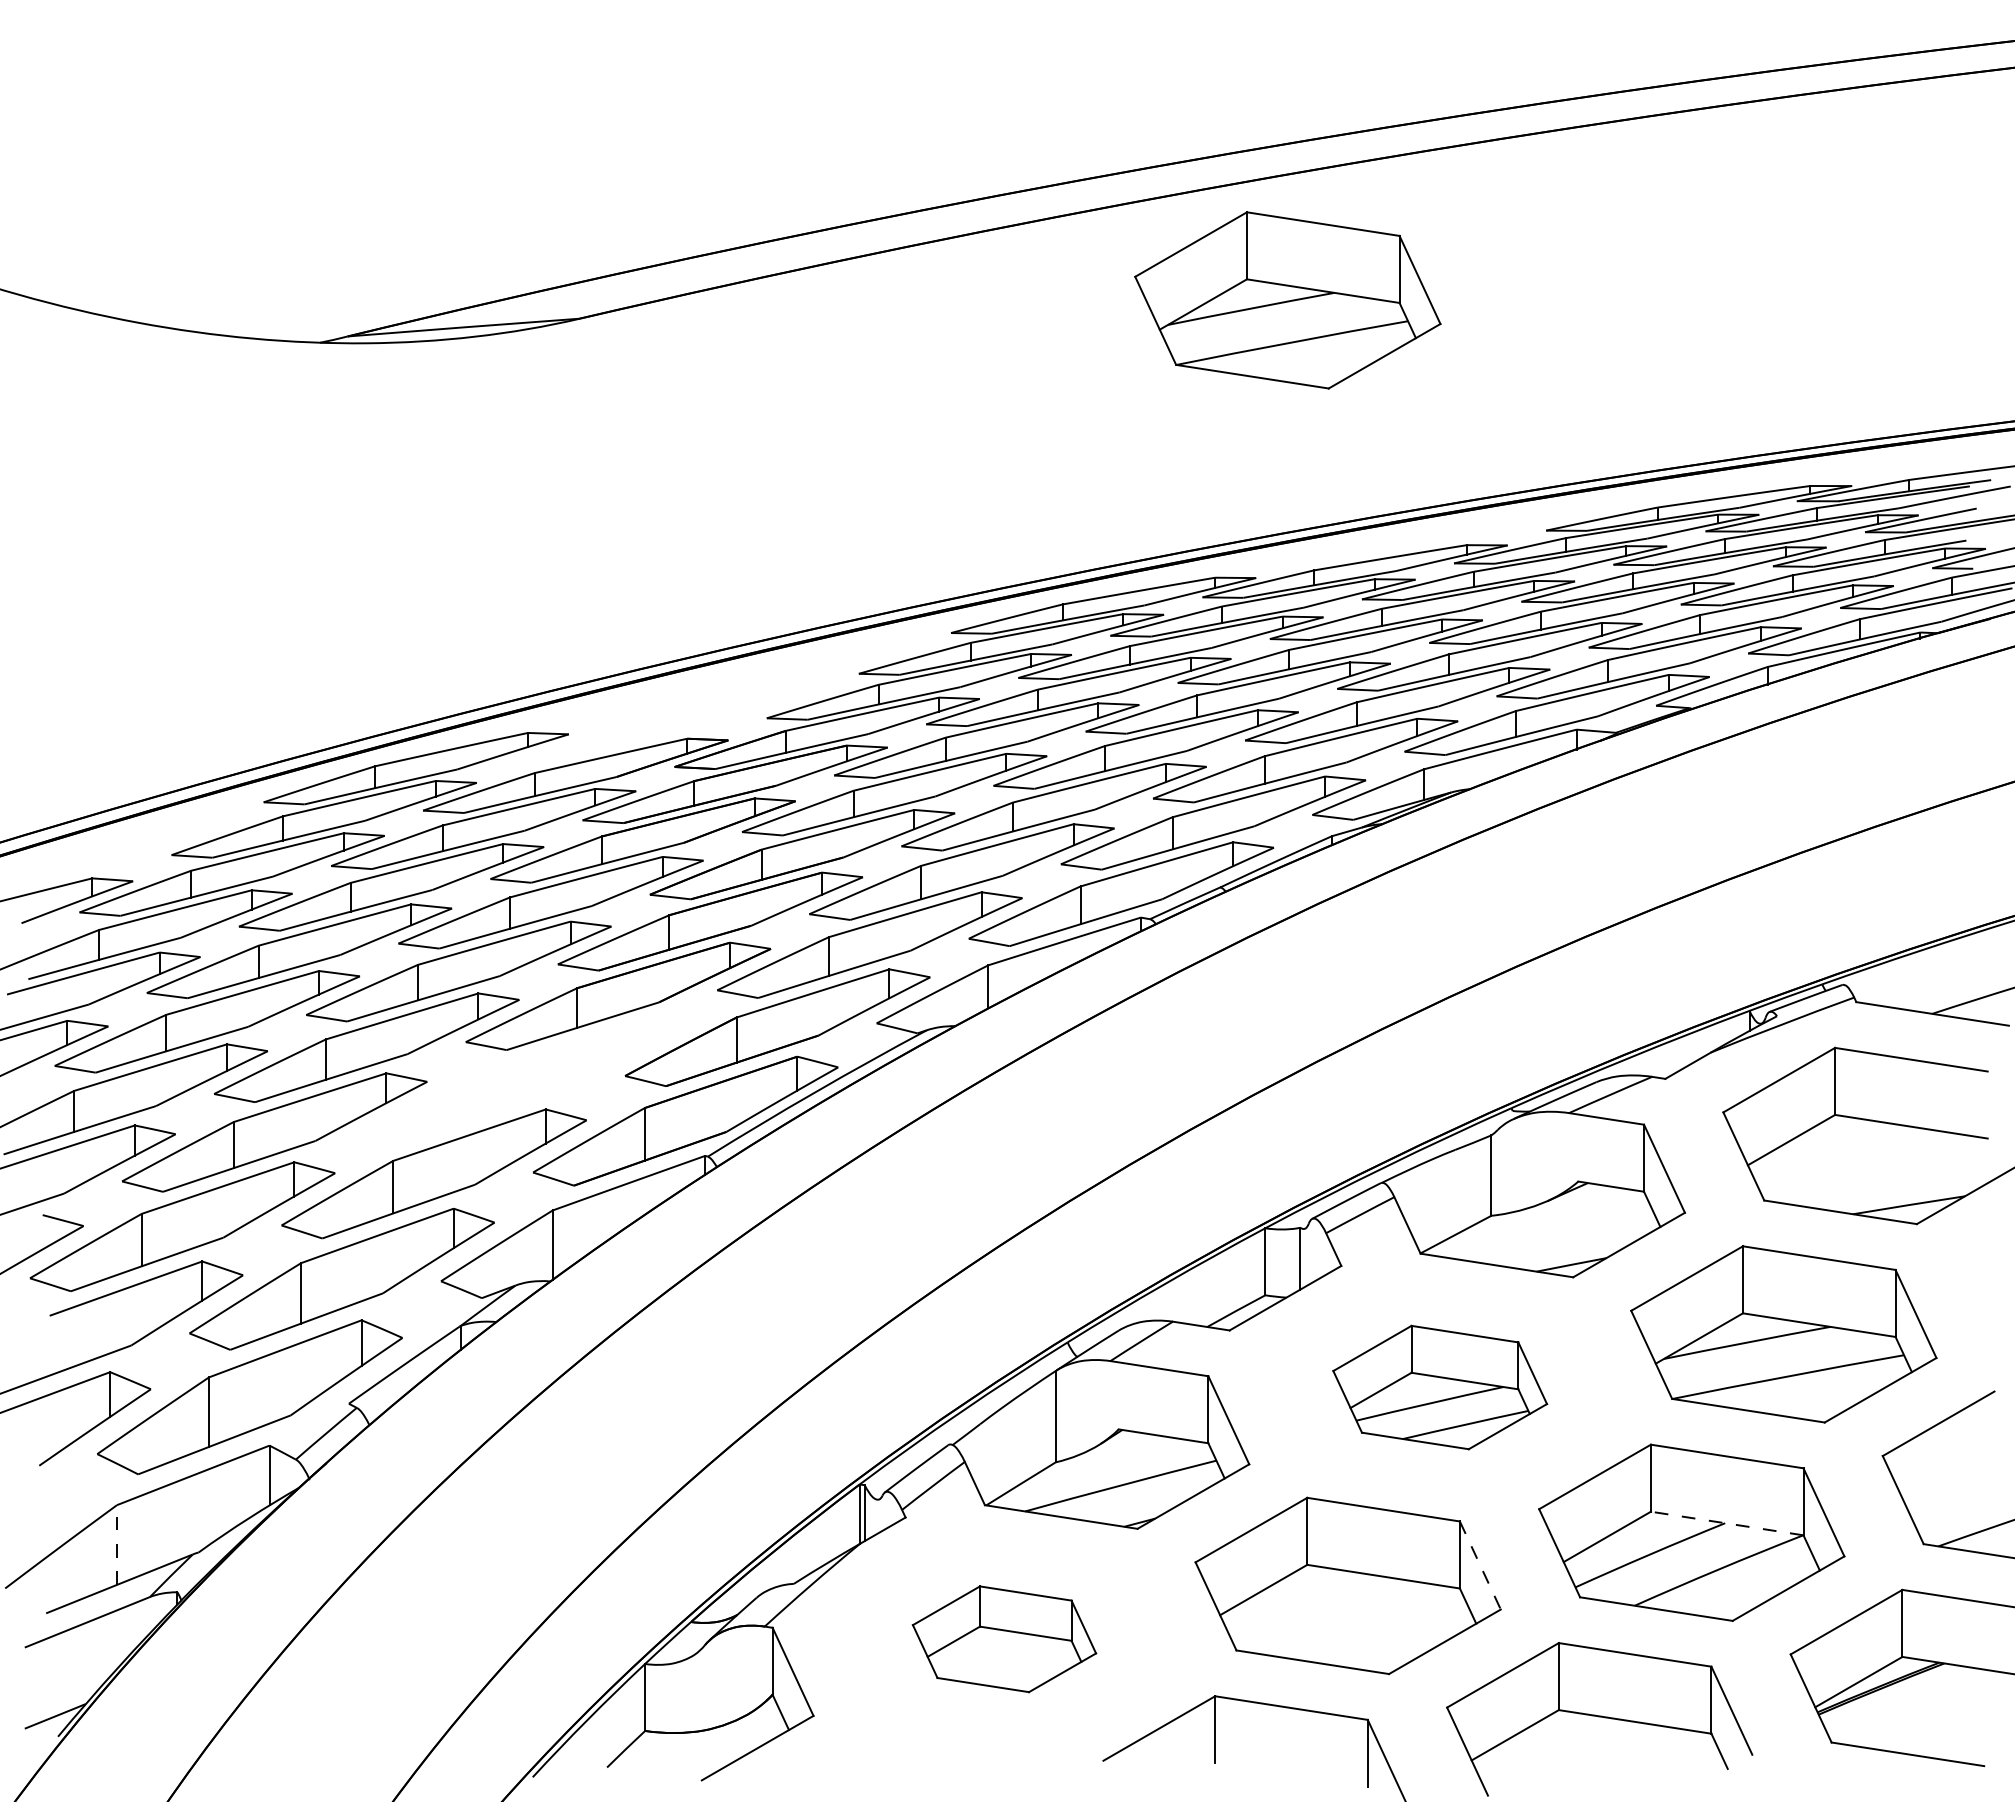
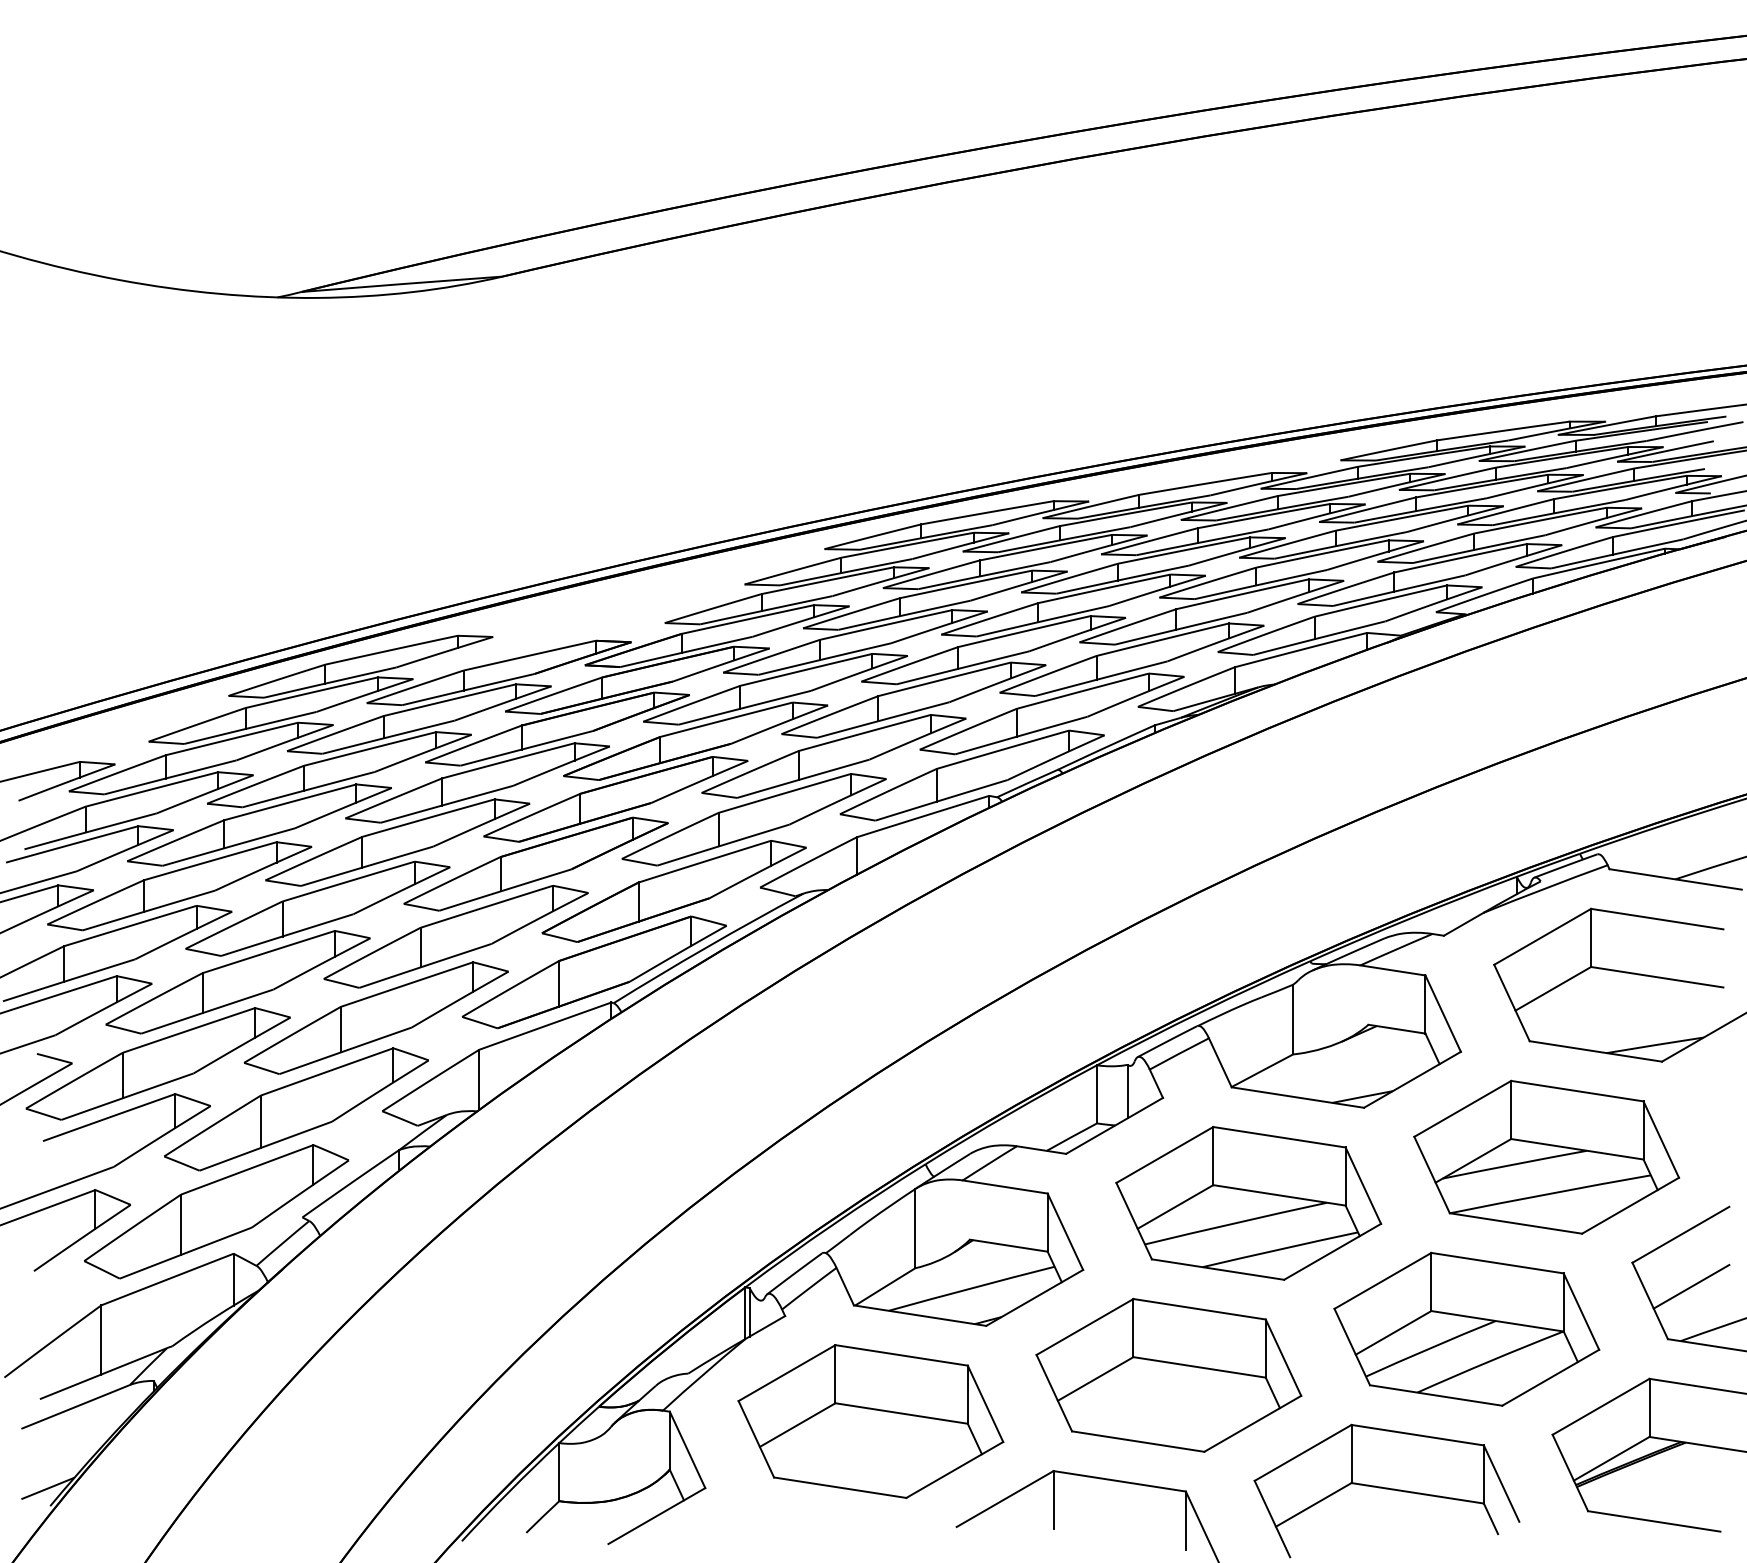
part: (1287, 300) -> (1116, 260), removed
part: (525, 1079) -> (455, 936), added
part: (1439, 1387) -> (1248, 1203), size x1.43
line: (1950, 1483) -> (1691, 1286), added
line: (1726, 1523) -> (1496, 1321), dashed -> solid
line: (117, 1545) -> (101, 1340), dashed -> solid
line: (1480, 1565) -> (1283, 1357), dashed -> solid
part: (1004, 1639) -> (870, 1421), size x1.67

